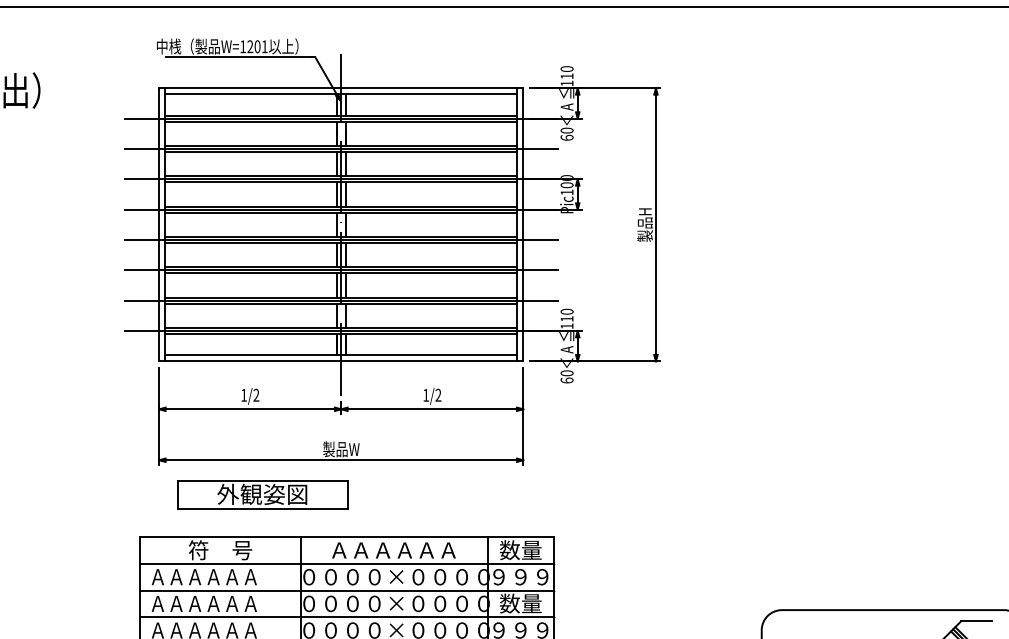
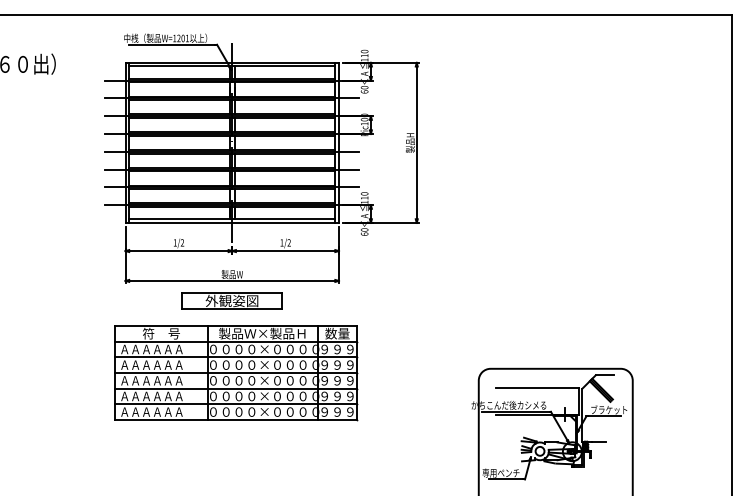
part: (261, 493) -> (231, 300), moved
text: (392, 549) -> (262, 333), ＡＡＡＡＡＡ -> 製品Ｗ×製品Ｈ
text: (520, 602) -> (337, 364), 数量 -> ９９９

